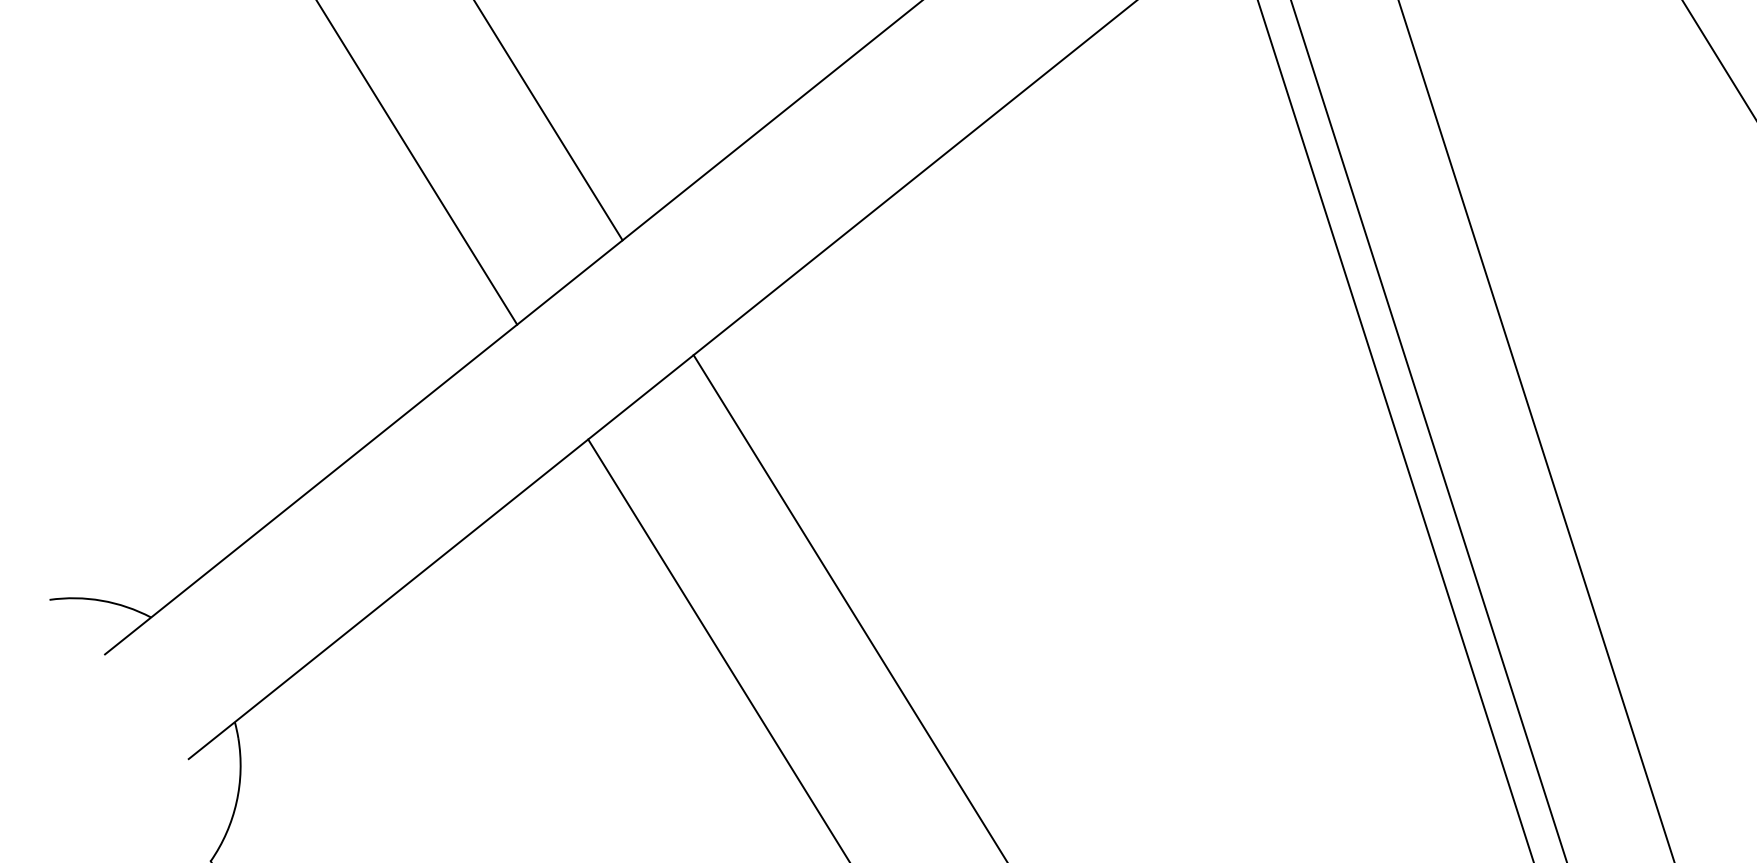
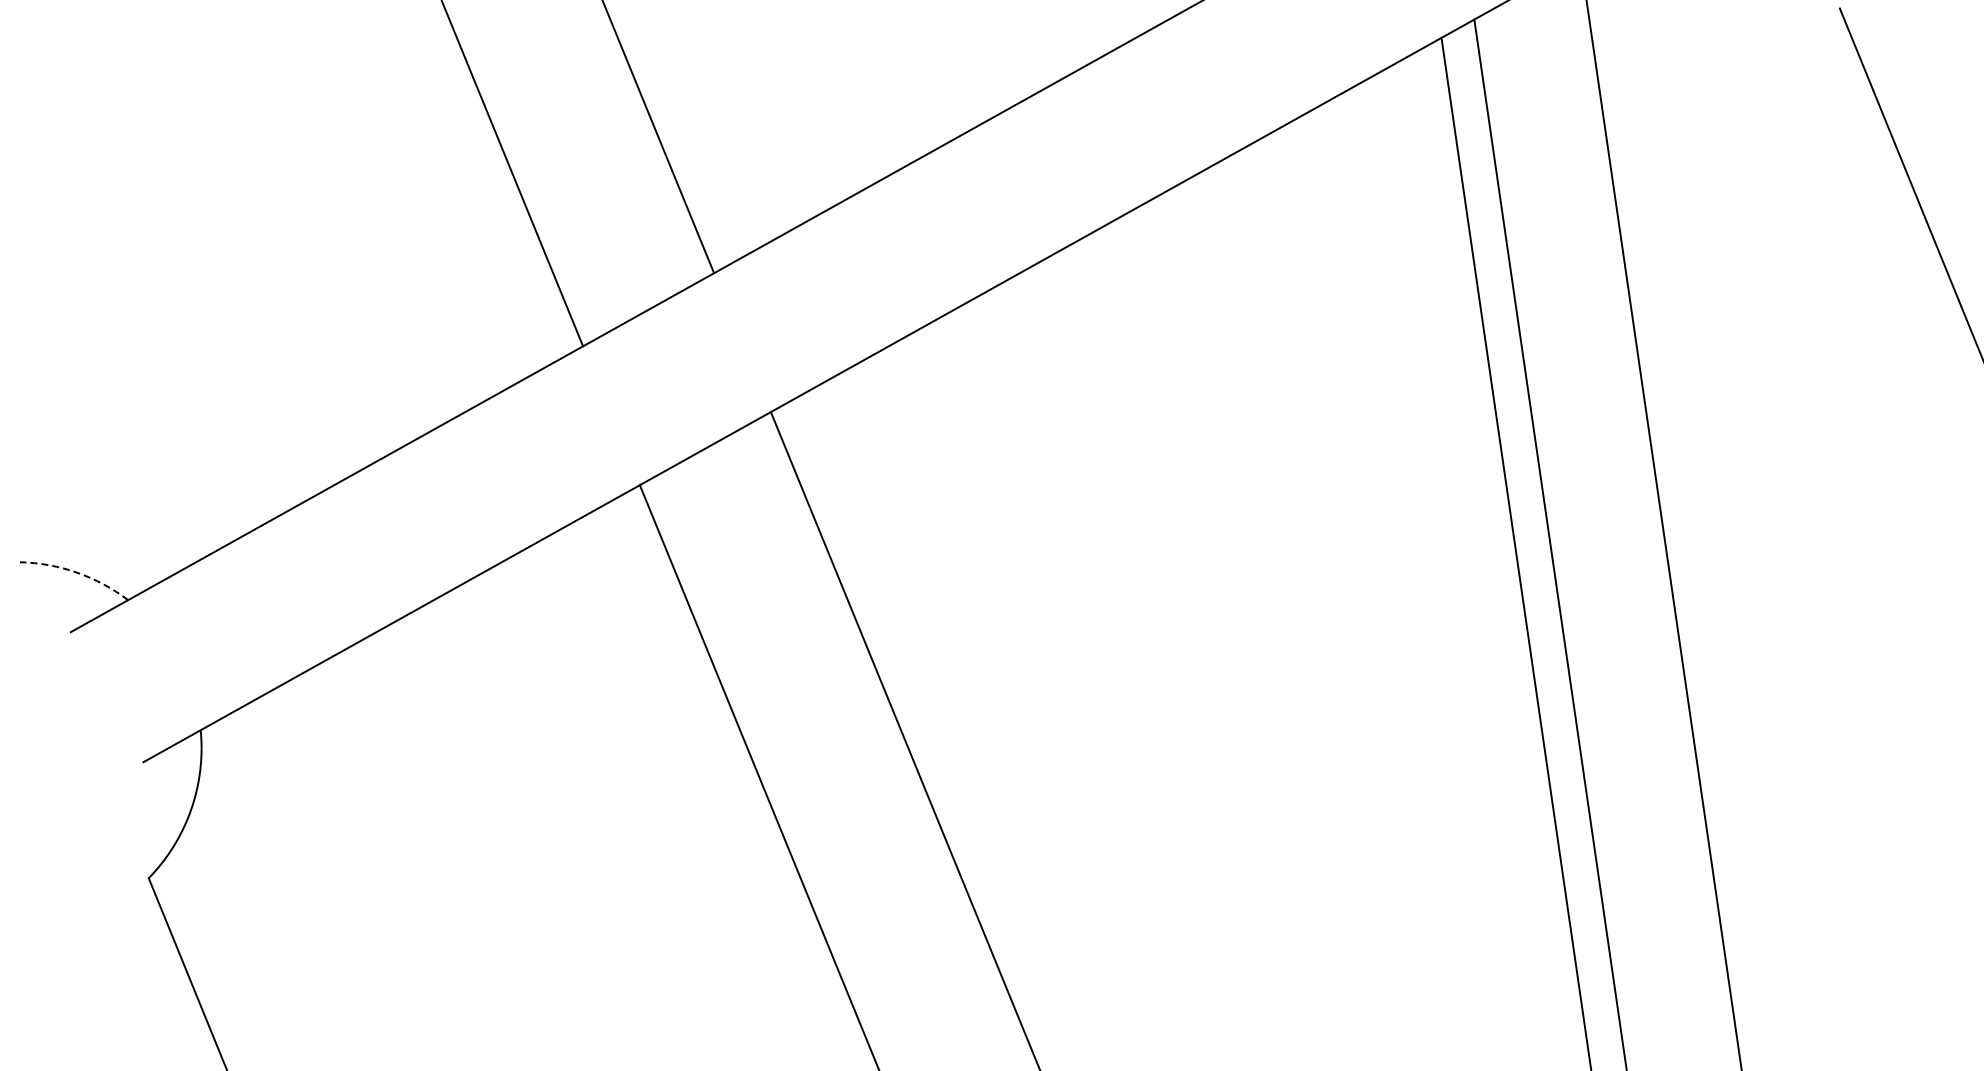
arc: (102, 600) -> (77, 572), solid -> dashed

